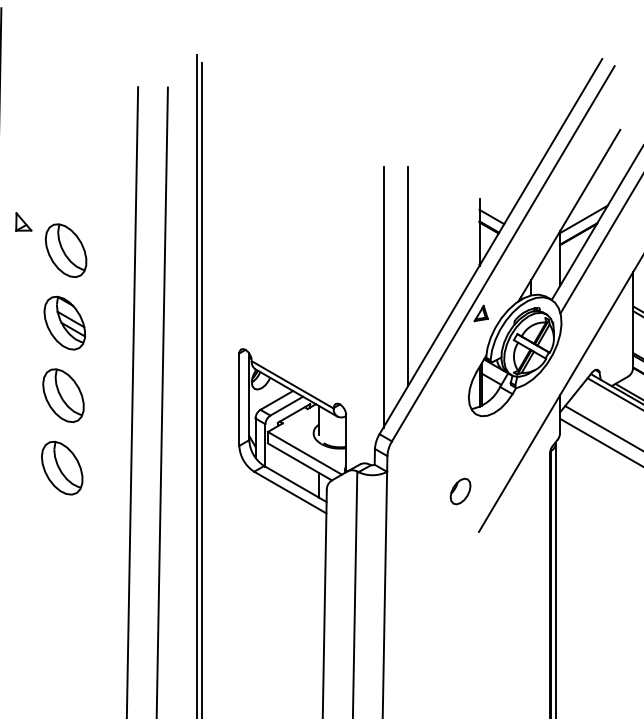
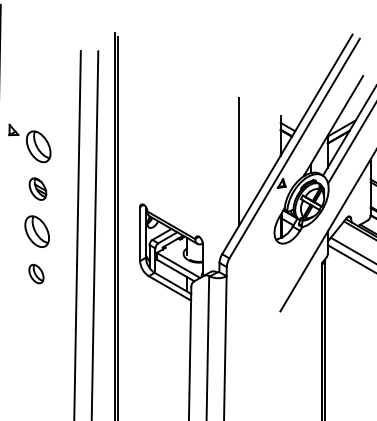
line: (383, 298) -> (224, 174), removed
part: (64, 321) -> (37, 188), size x0.7
part: (62, 467) -> (36, 273), size x0.6
part: (460, 491) -> (269, 287), removed

